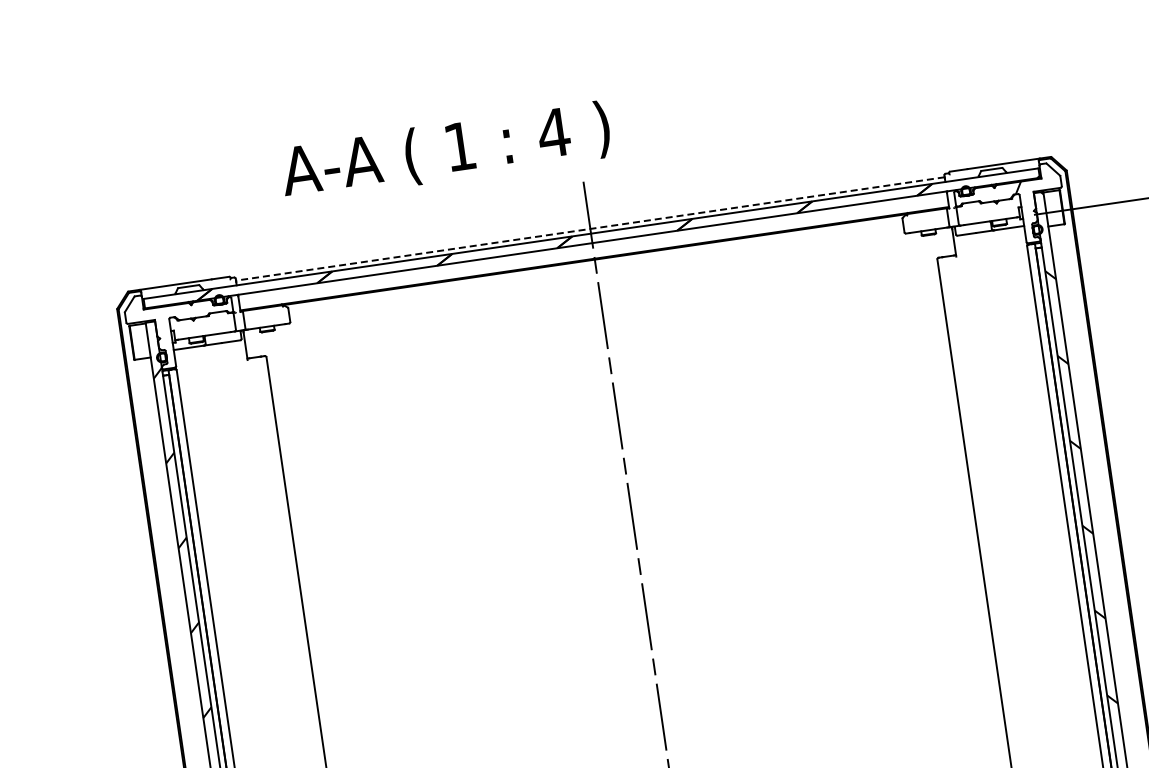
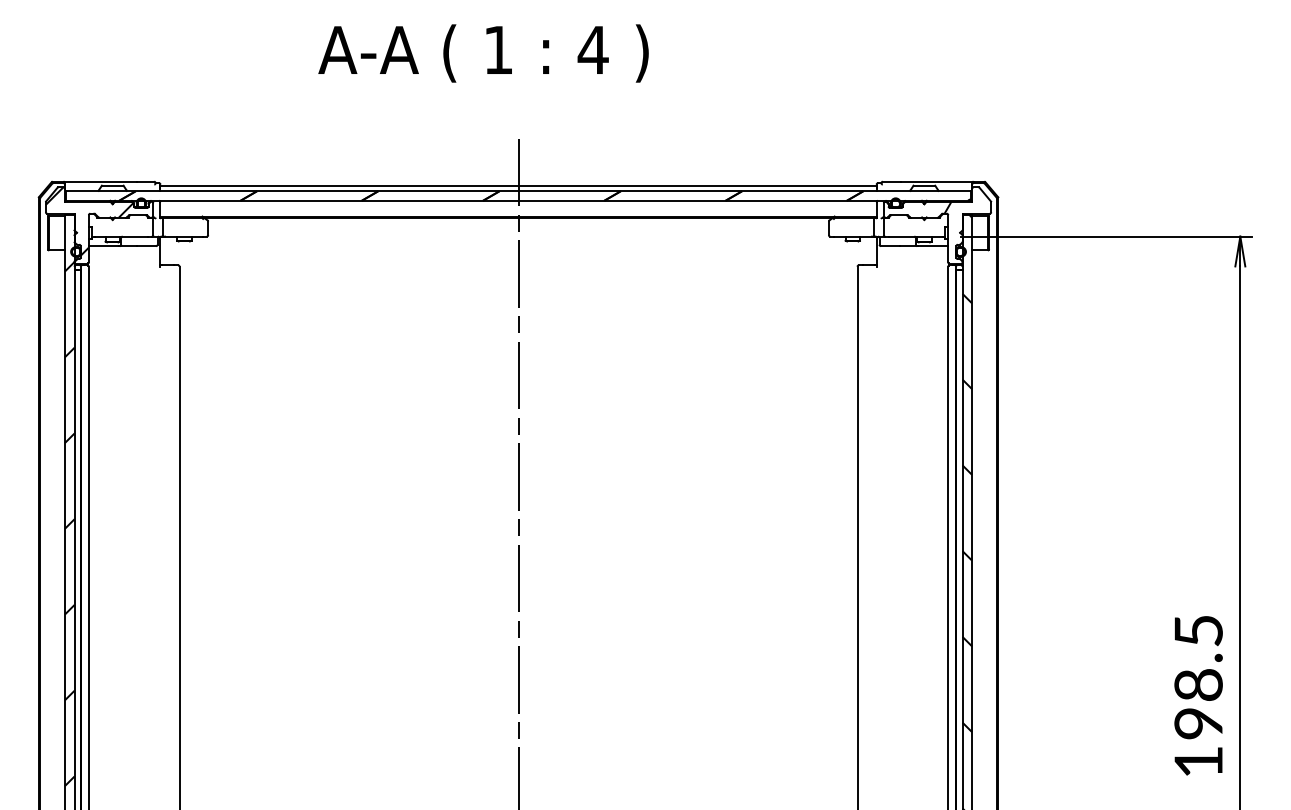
text: (445, 152) -> (483, 53), moved
line: (590, 228) -> (518, 186), dashed -> solid
hatch: (171, 328) -> (89, 224), added

